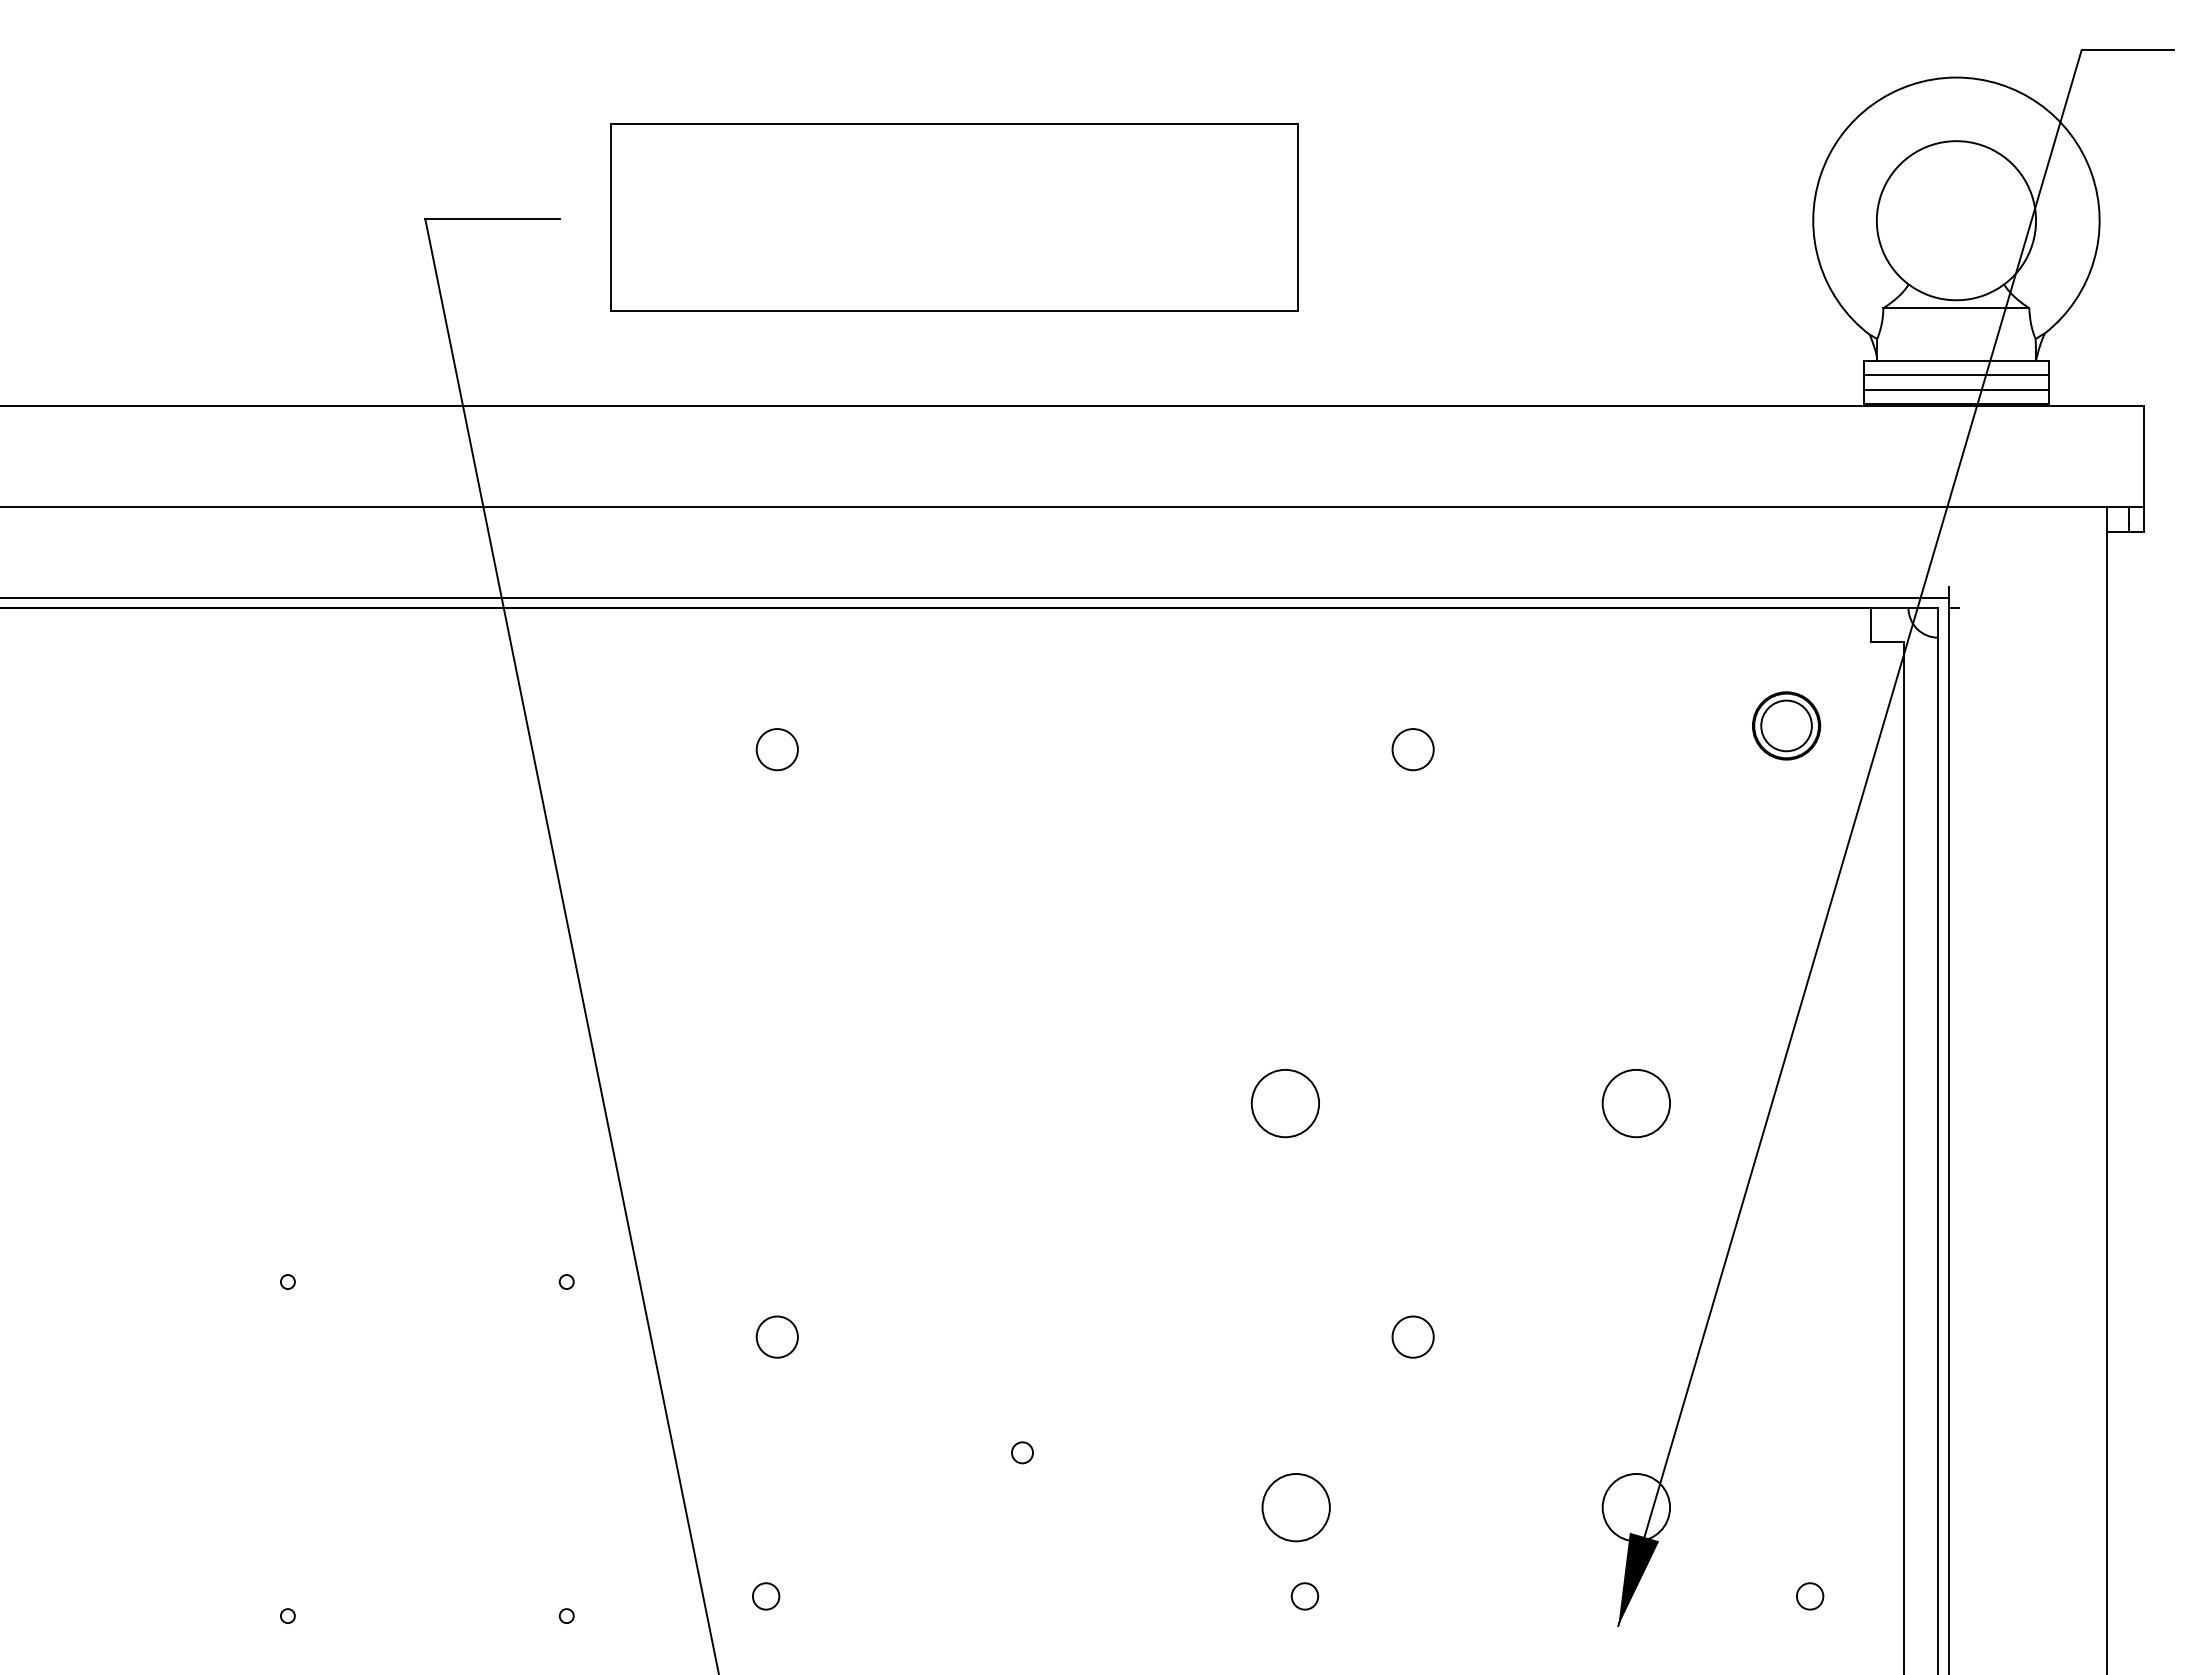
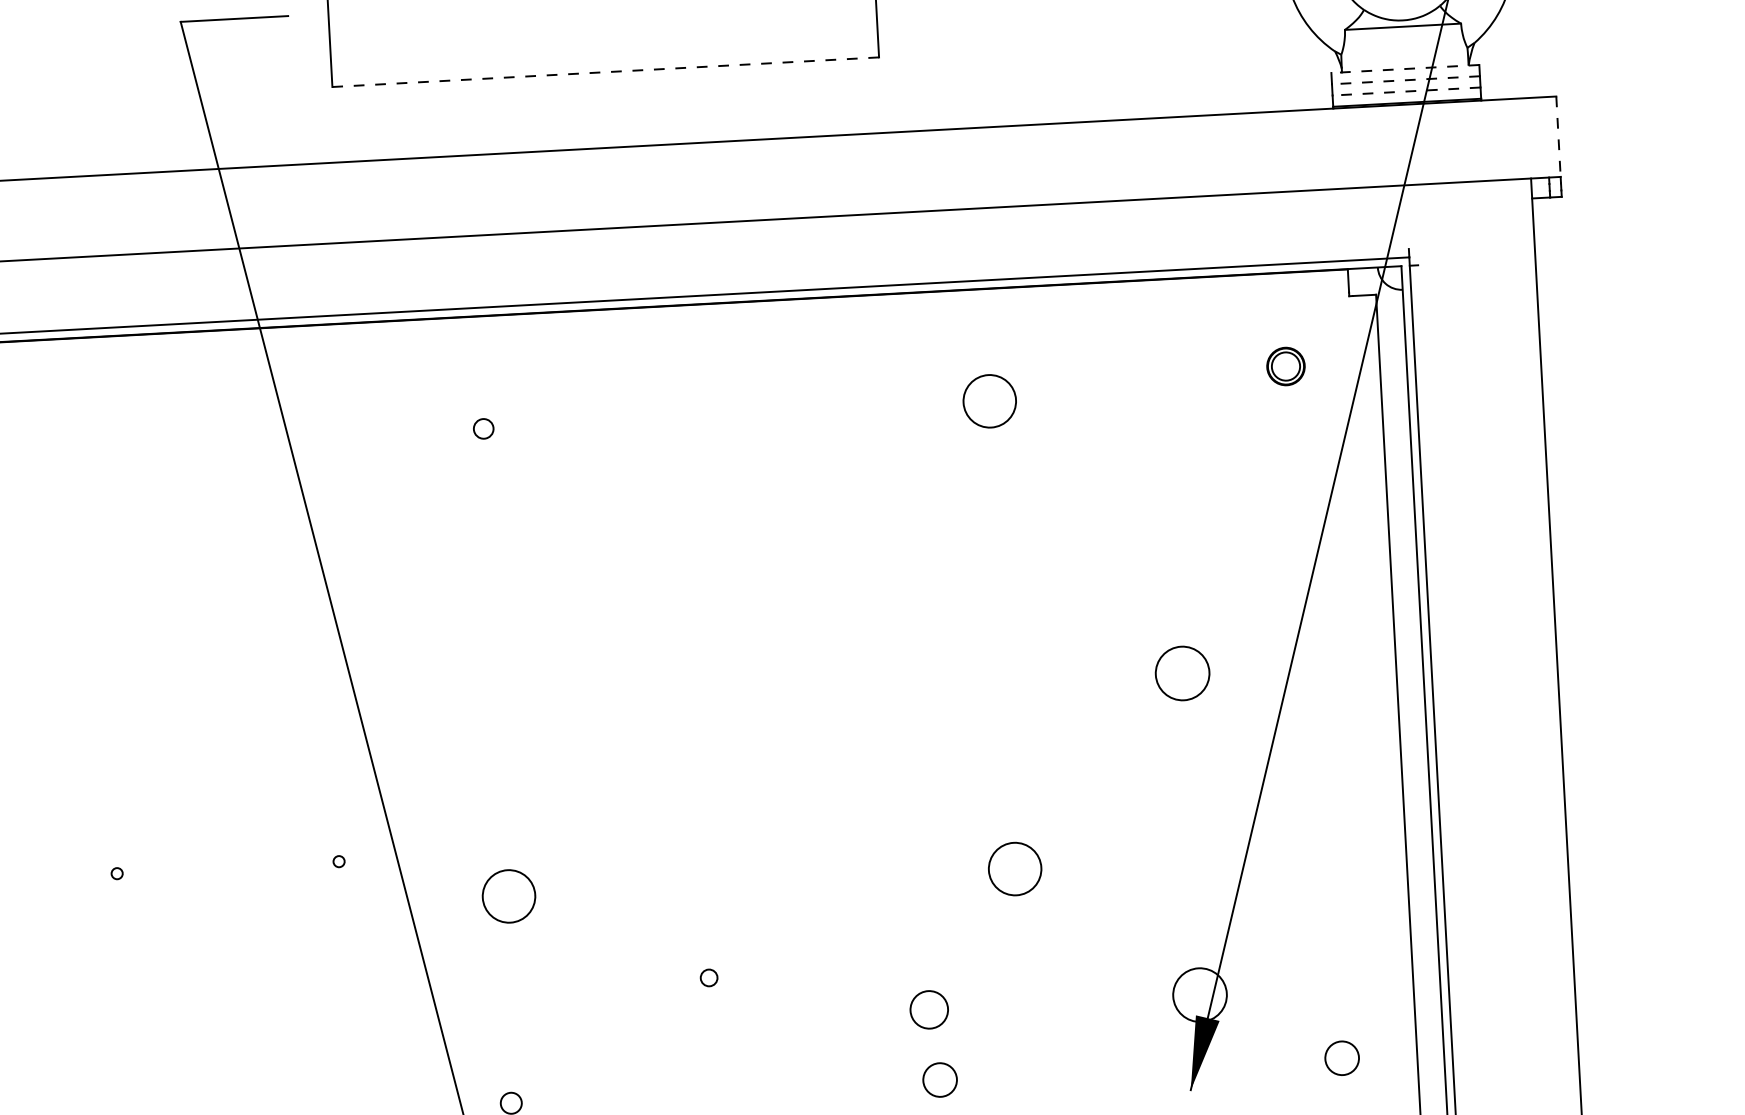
line: (953, 311) -> (605, 72), solid -> dashed
line: (1956, 361) -> (1405, 69), solid -> dashed
line: (1956, 375) -> (1406, 80), solid -> dashed
line: (1956, 389) -> (1406, 91), solid -> dashed
line: (2143, 456) -> (1558, 136), solid -> dashed
part: (1786, 725) -> (1285, 366), size x0.7
circle: (776, 749) -> (483, 428), size x0.6
circle: (1412, 749) -> (989, 401), size x1.6
circle: (1284, 1103) -> (902, 688), removed
circle: (776, 1336) -> (508, 895), size x1.6
circle: (1412, 1336) -> (1014, 868), size x1.6
circle: (1295, 1507) -> (928, 1009), size x0.7
circle: (1304, 1596) -> (939, 1080), size x1.6
circle: (1809, 1596) -> (1341, 1058), size x1.6

